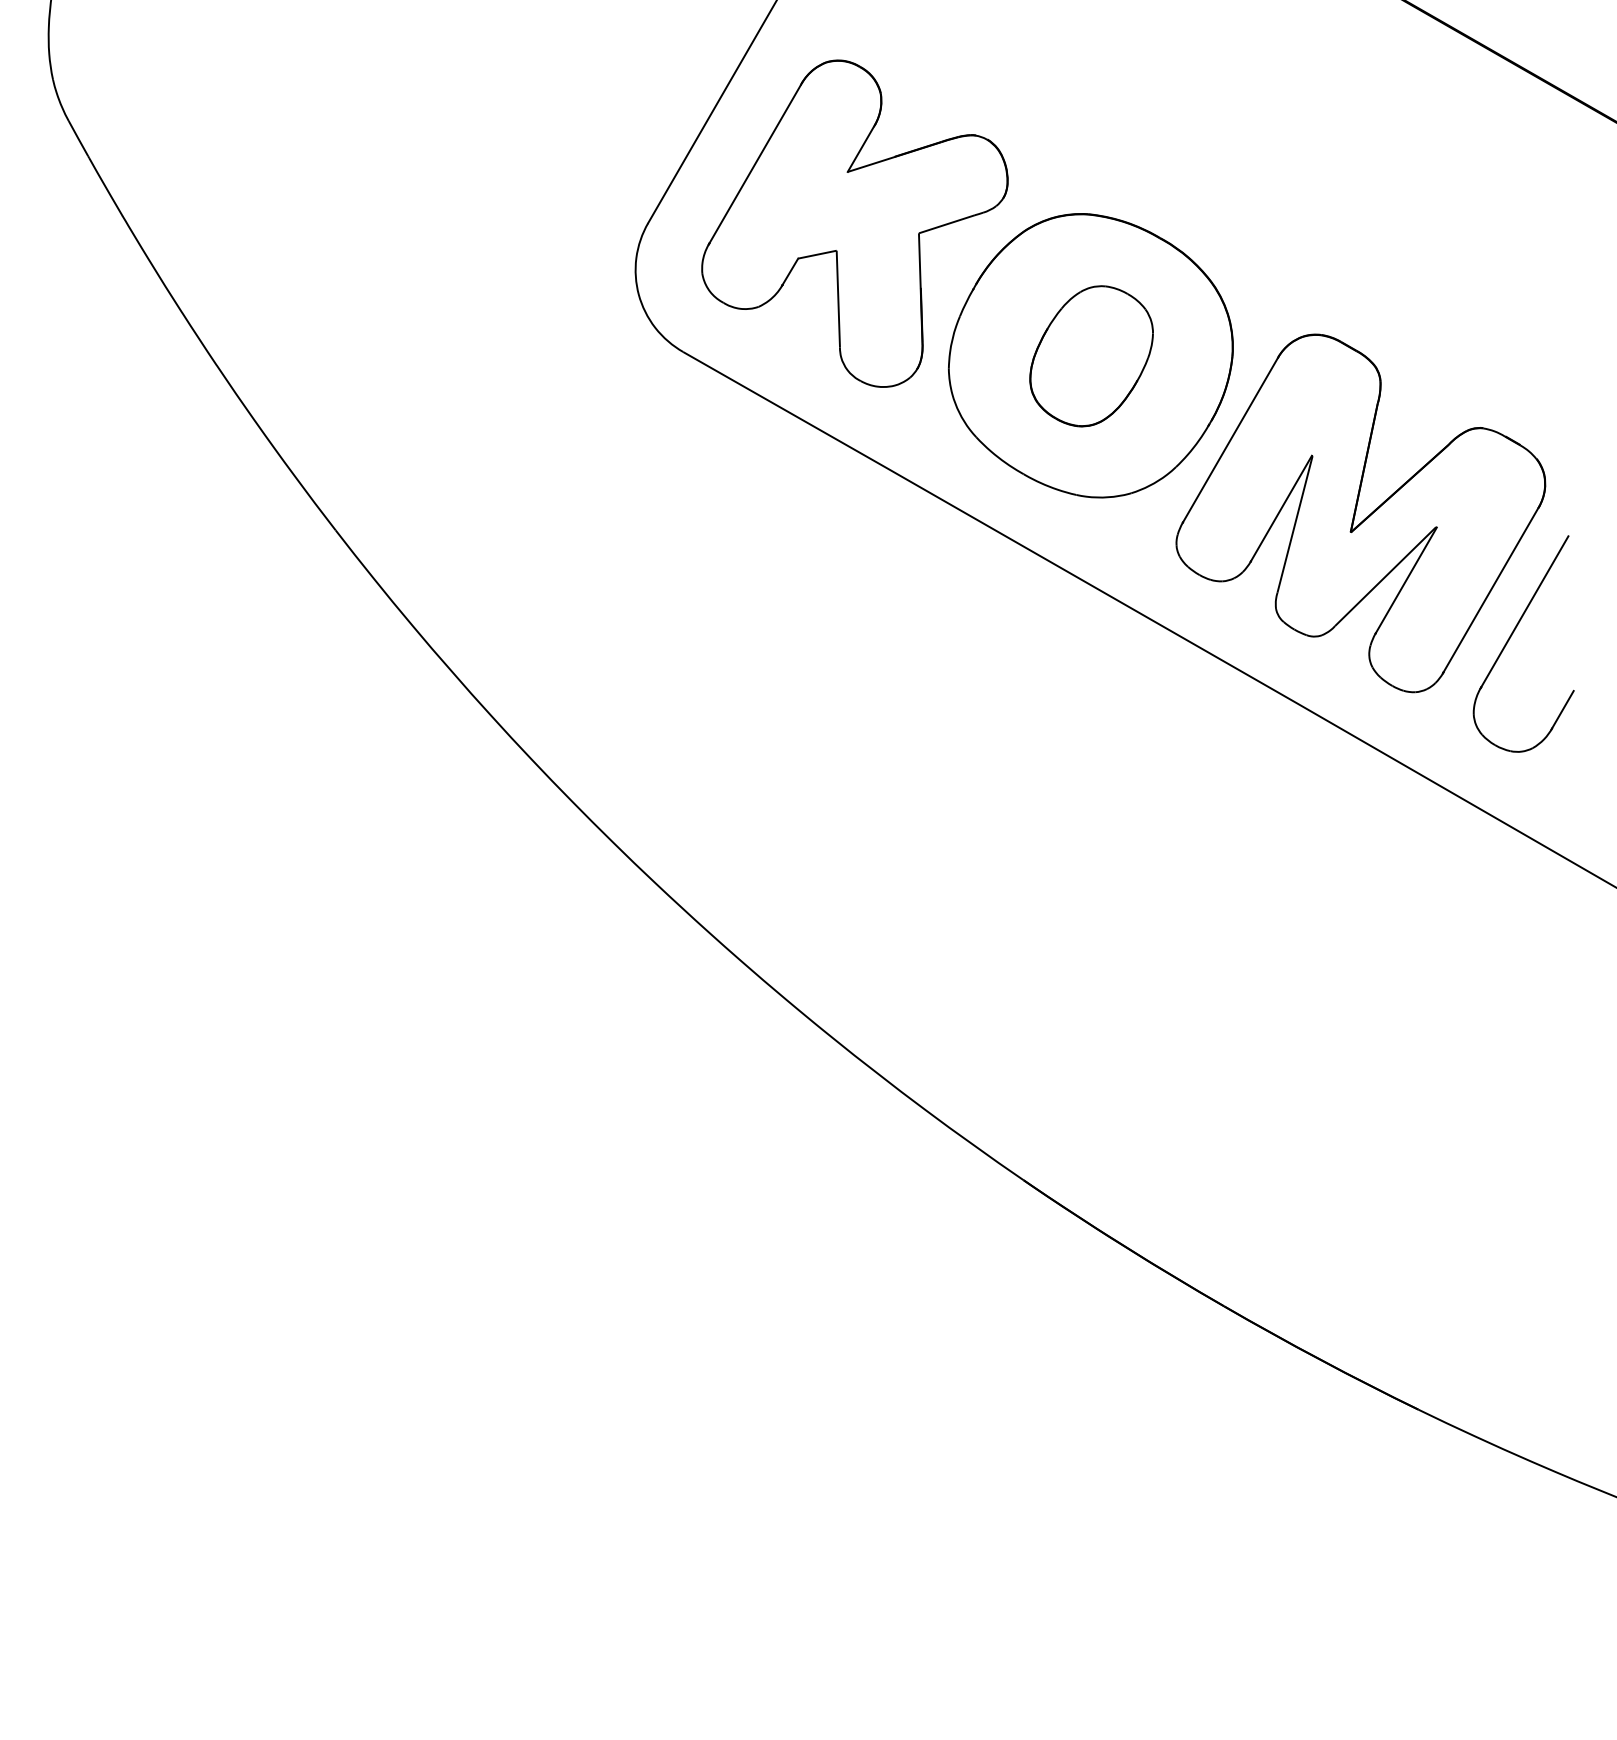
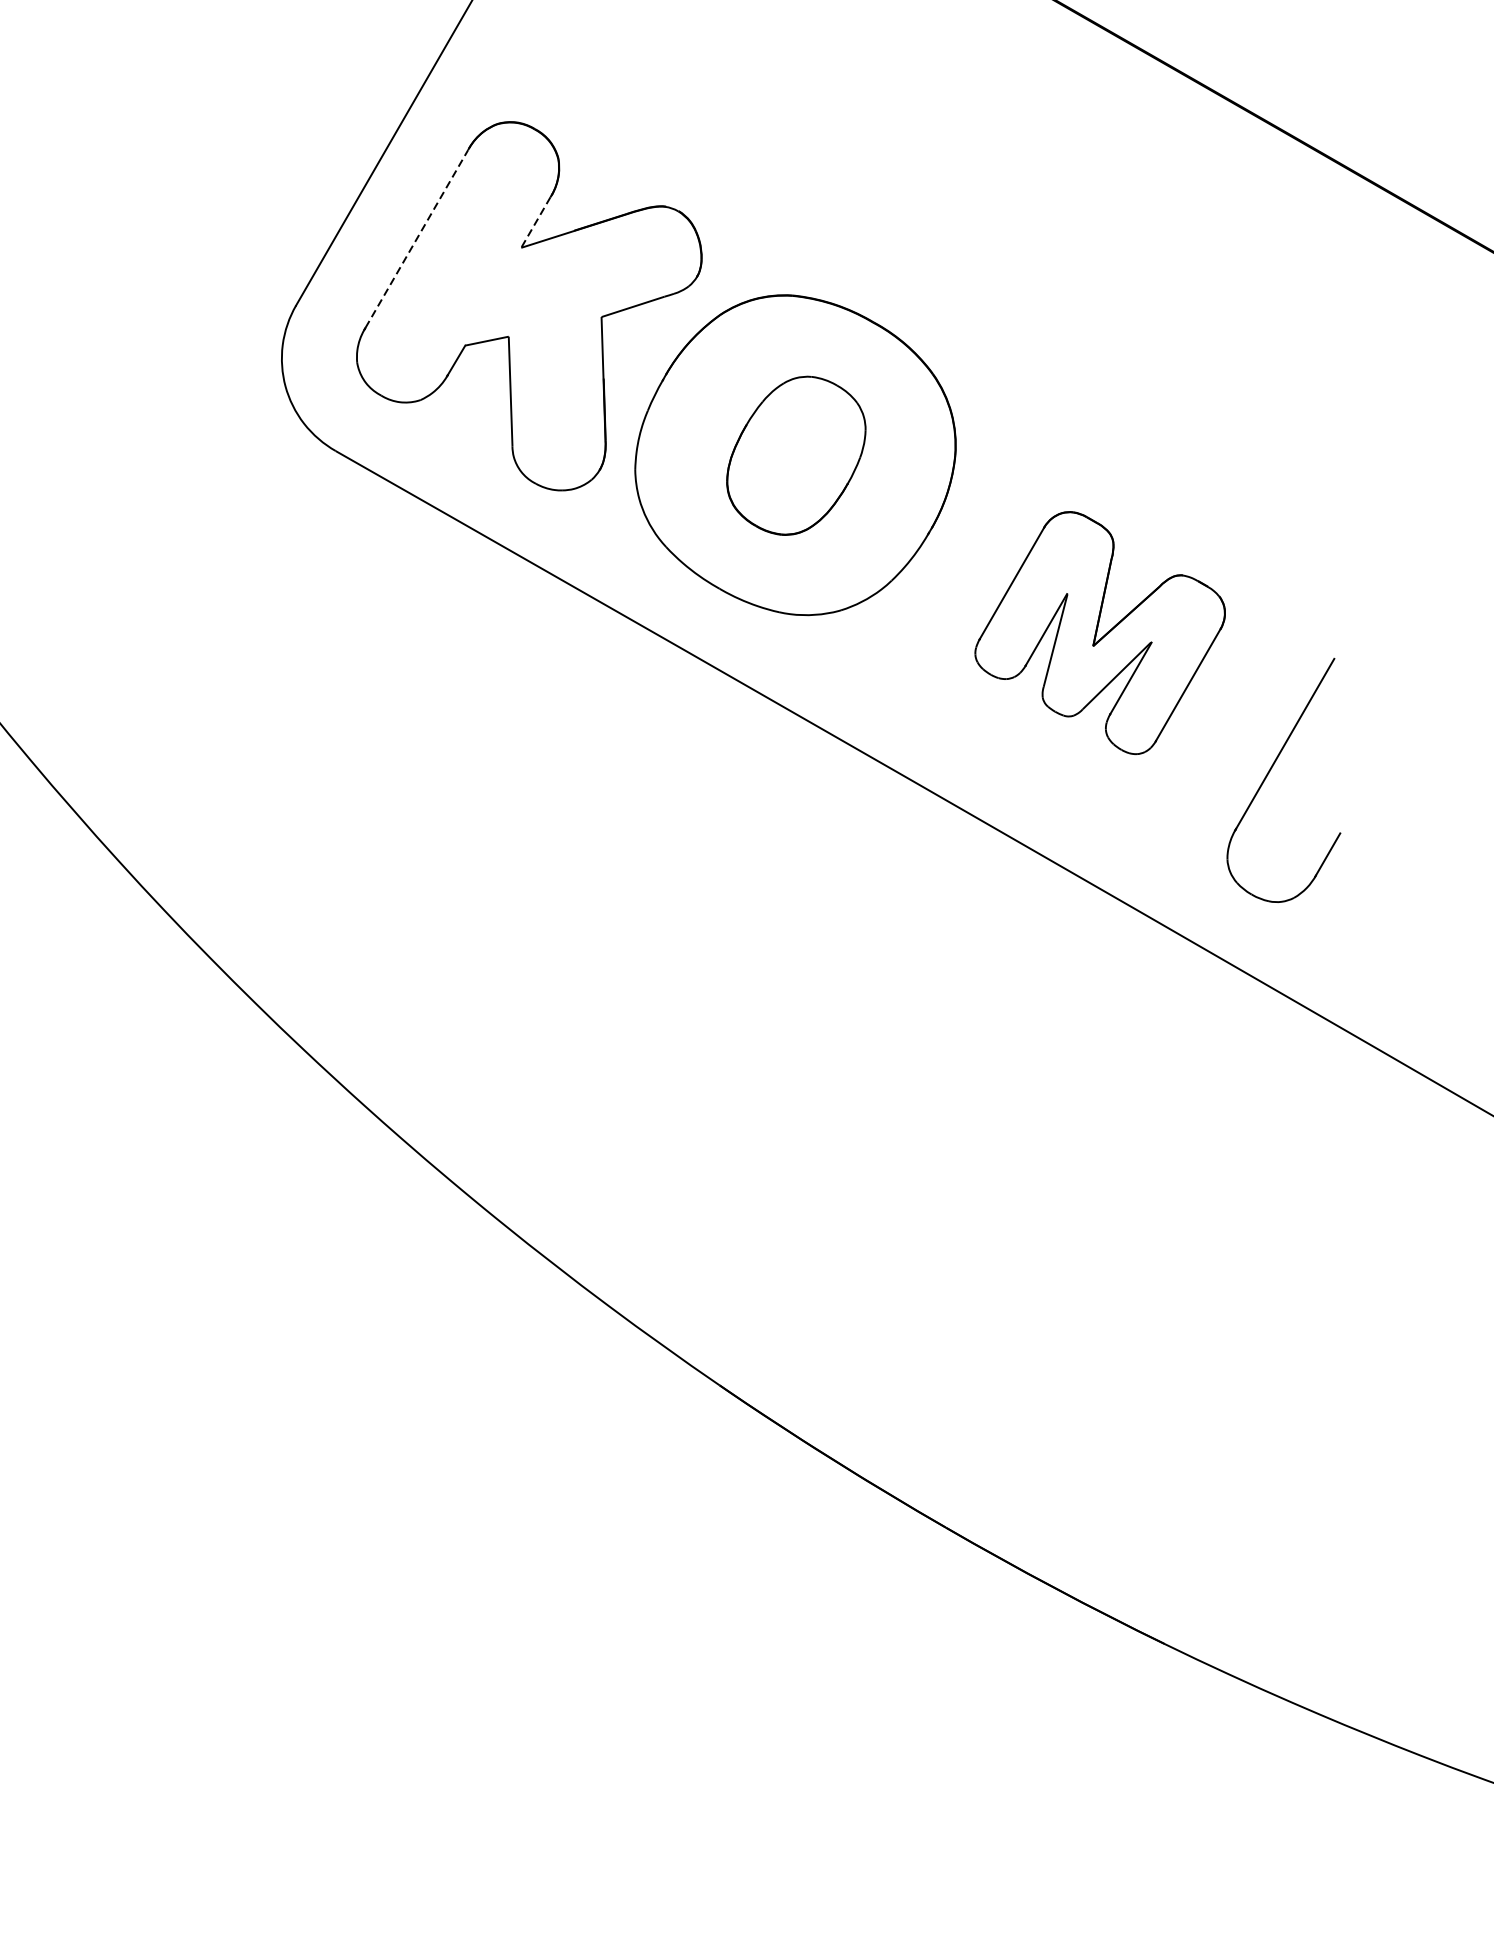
line: (860, 149) -> (535, 222), solid -> dashed
line: (755, 164) -> (417, 239), solid -> dashed
part: (1360, 513) -> (1099, 633), size x0.6

